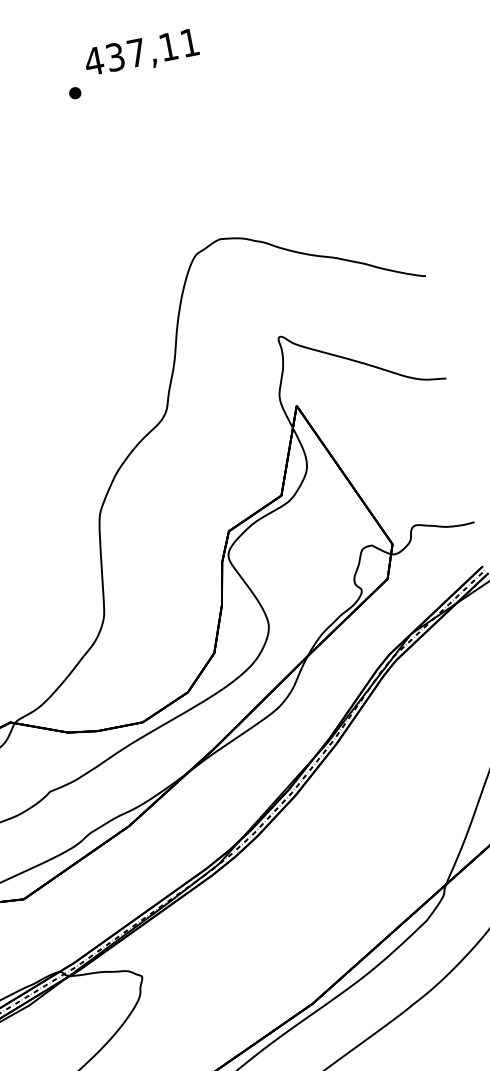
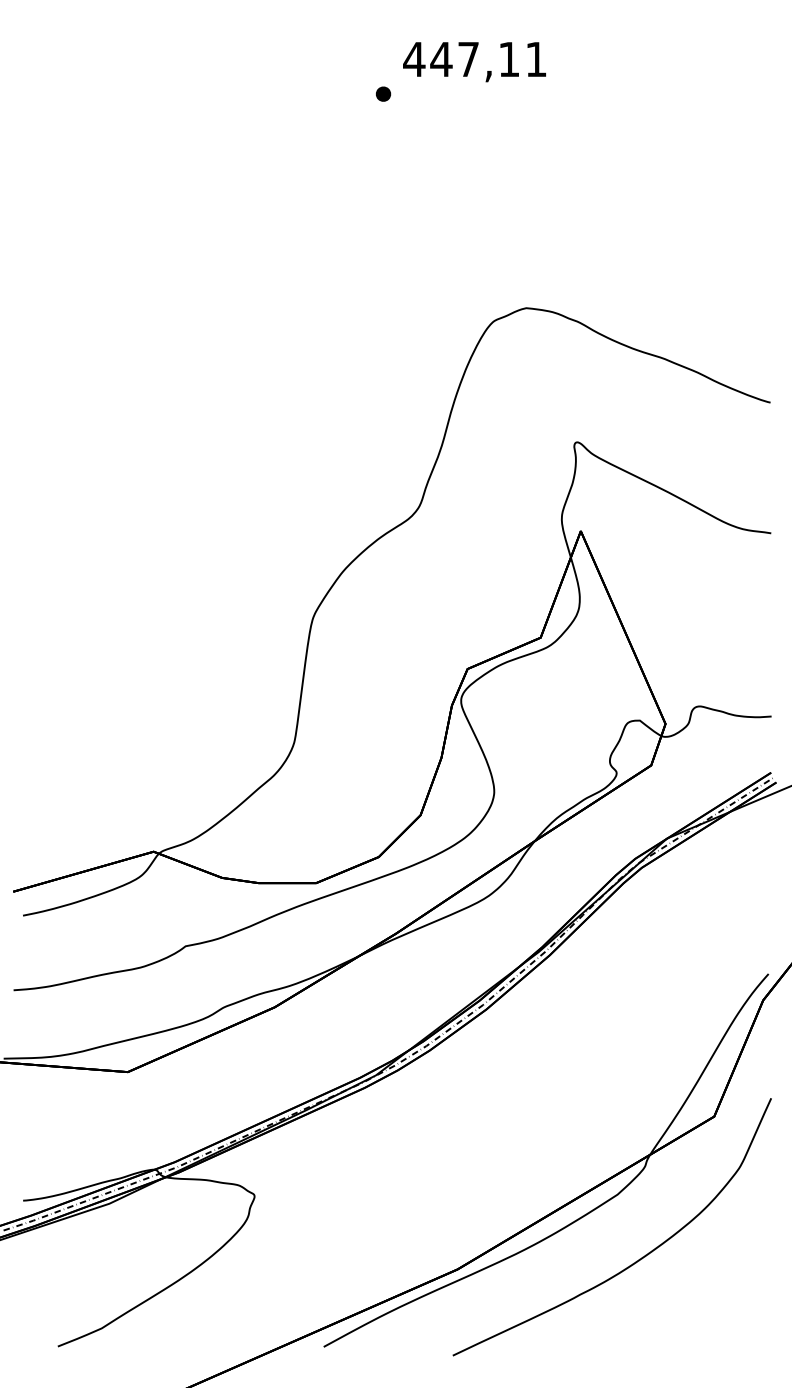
text: (115, 57) -> (441, 59), 437,11 -> 447,11

